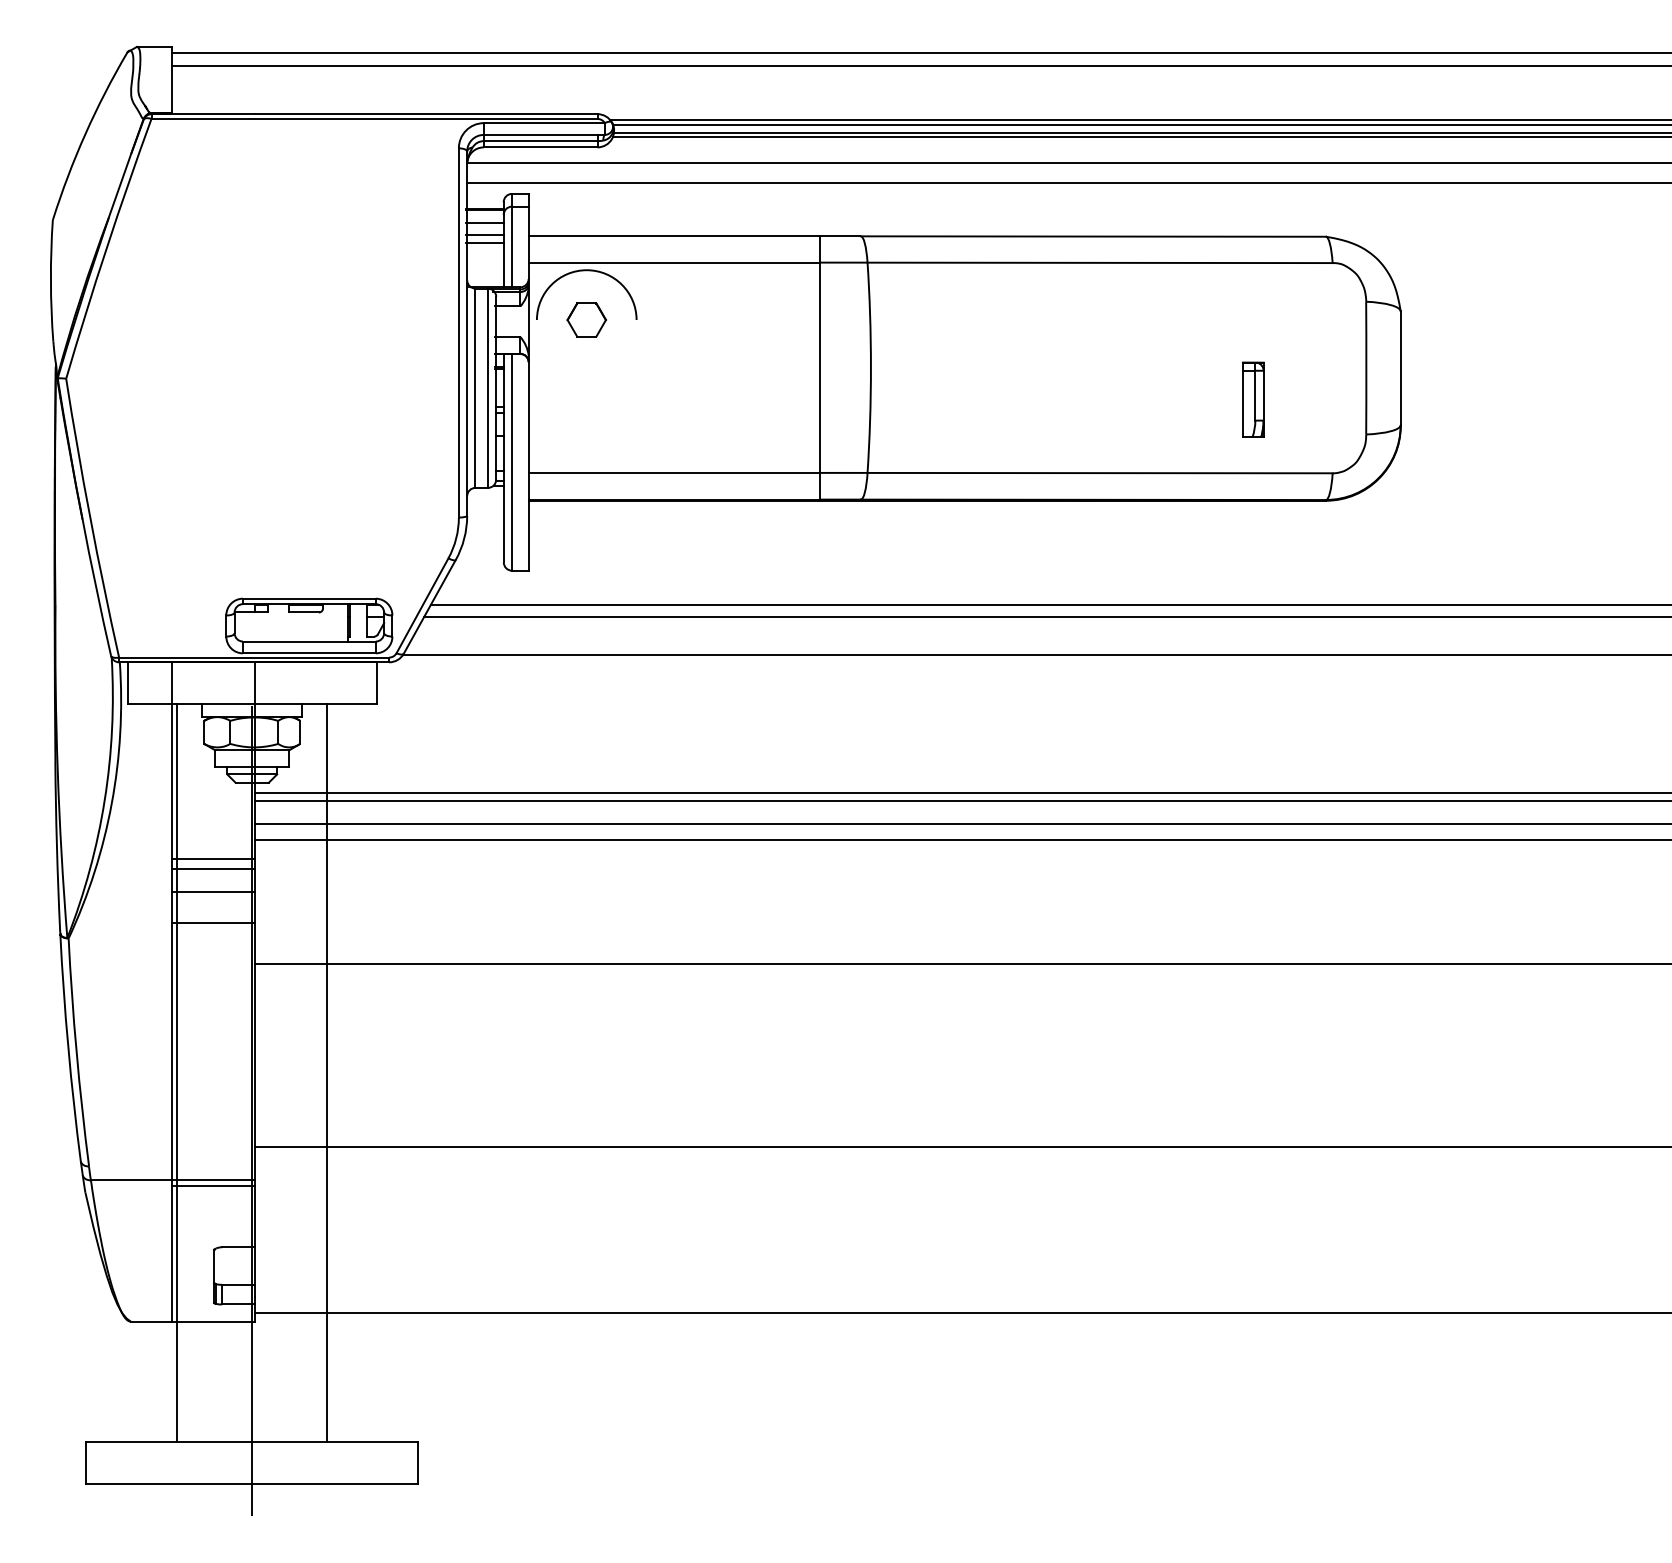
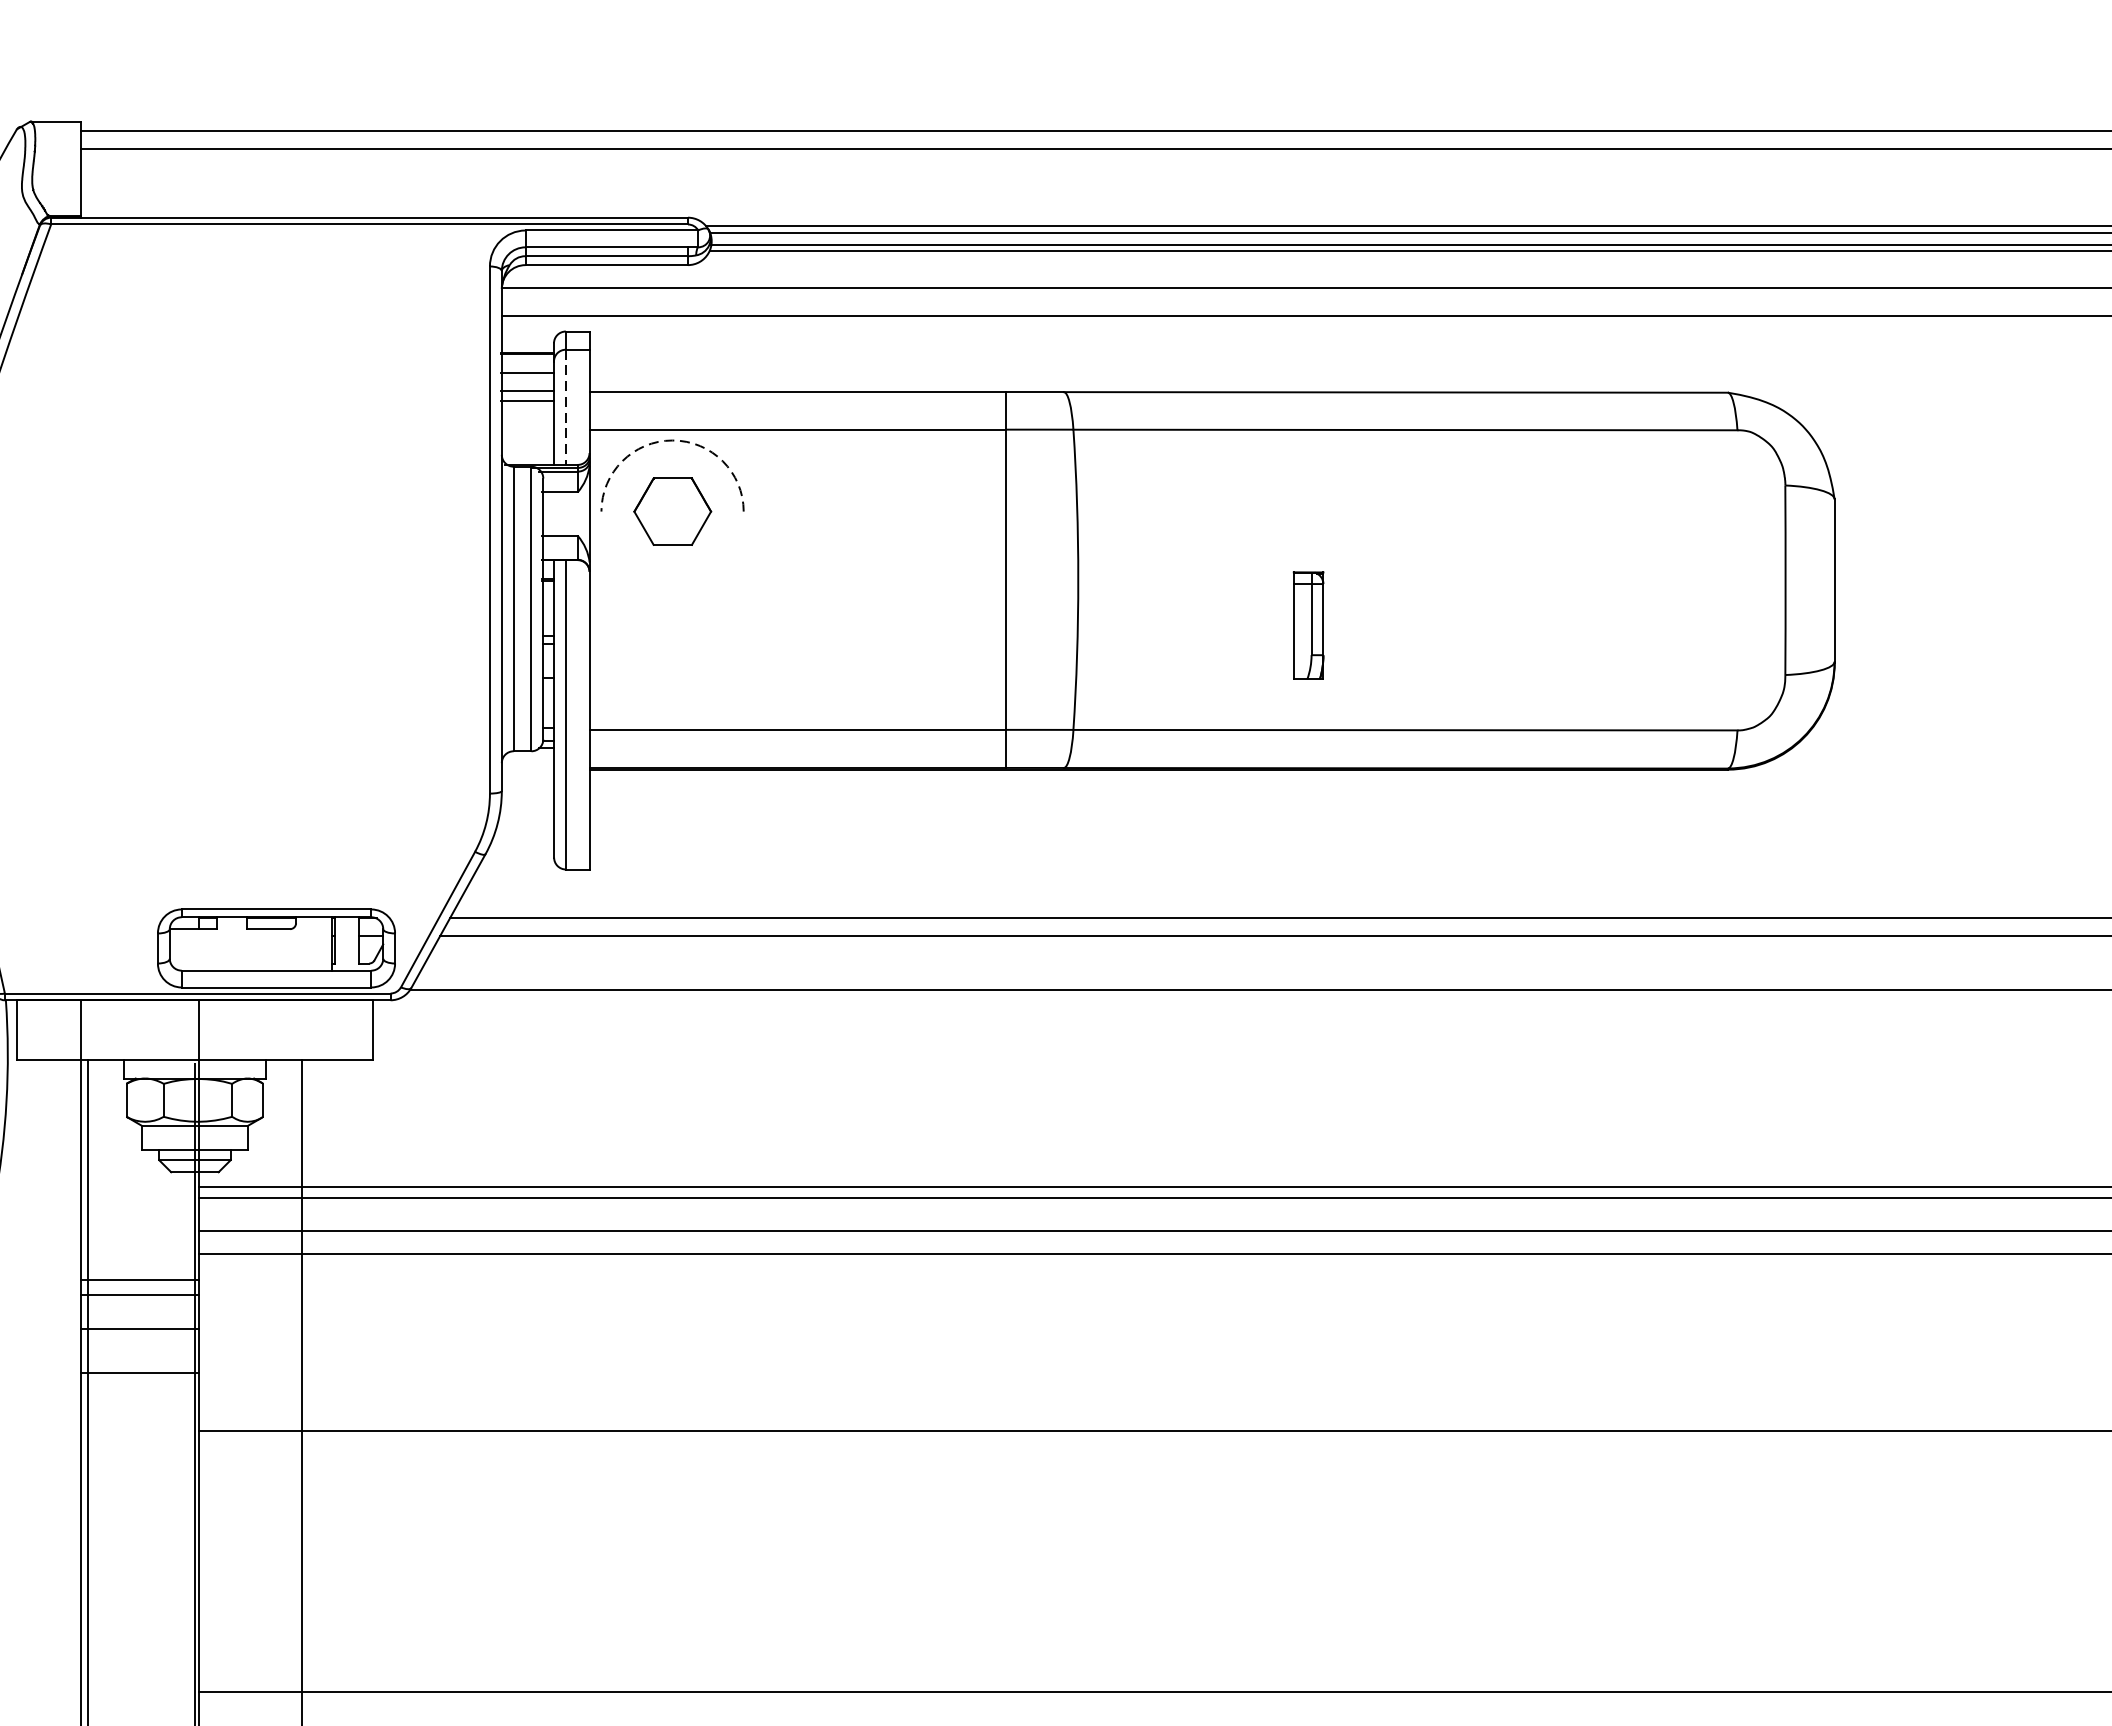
line: (512, 247) -> (566, 408), solid -> dashed
arc: (586, 270) -> (672, 440), solid -> dashed
part: (586, 319) -> (672, 510), size x1.4
part: (1253, 399) -> (1308, 625), moved

